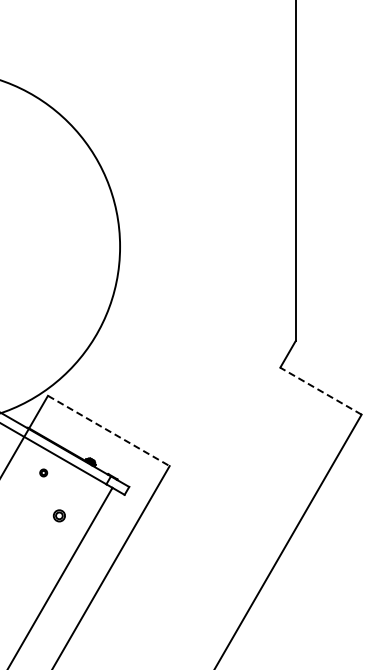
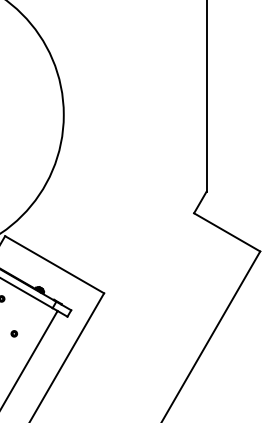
line: (320, 391) -> (226, 232), dashed -> solid
line: (109, 431) -> (55, 265), dashed -> solid
part: (58, 515) -> (13, 333), size x0.62

